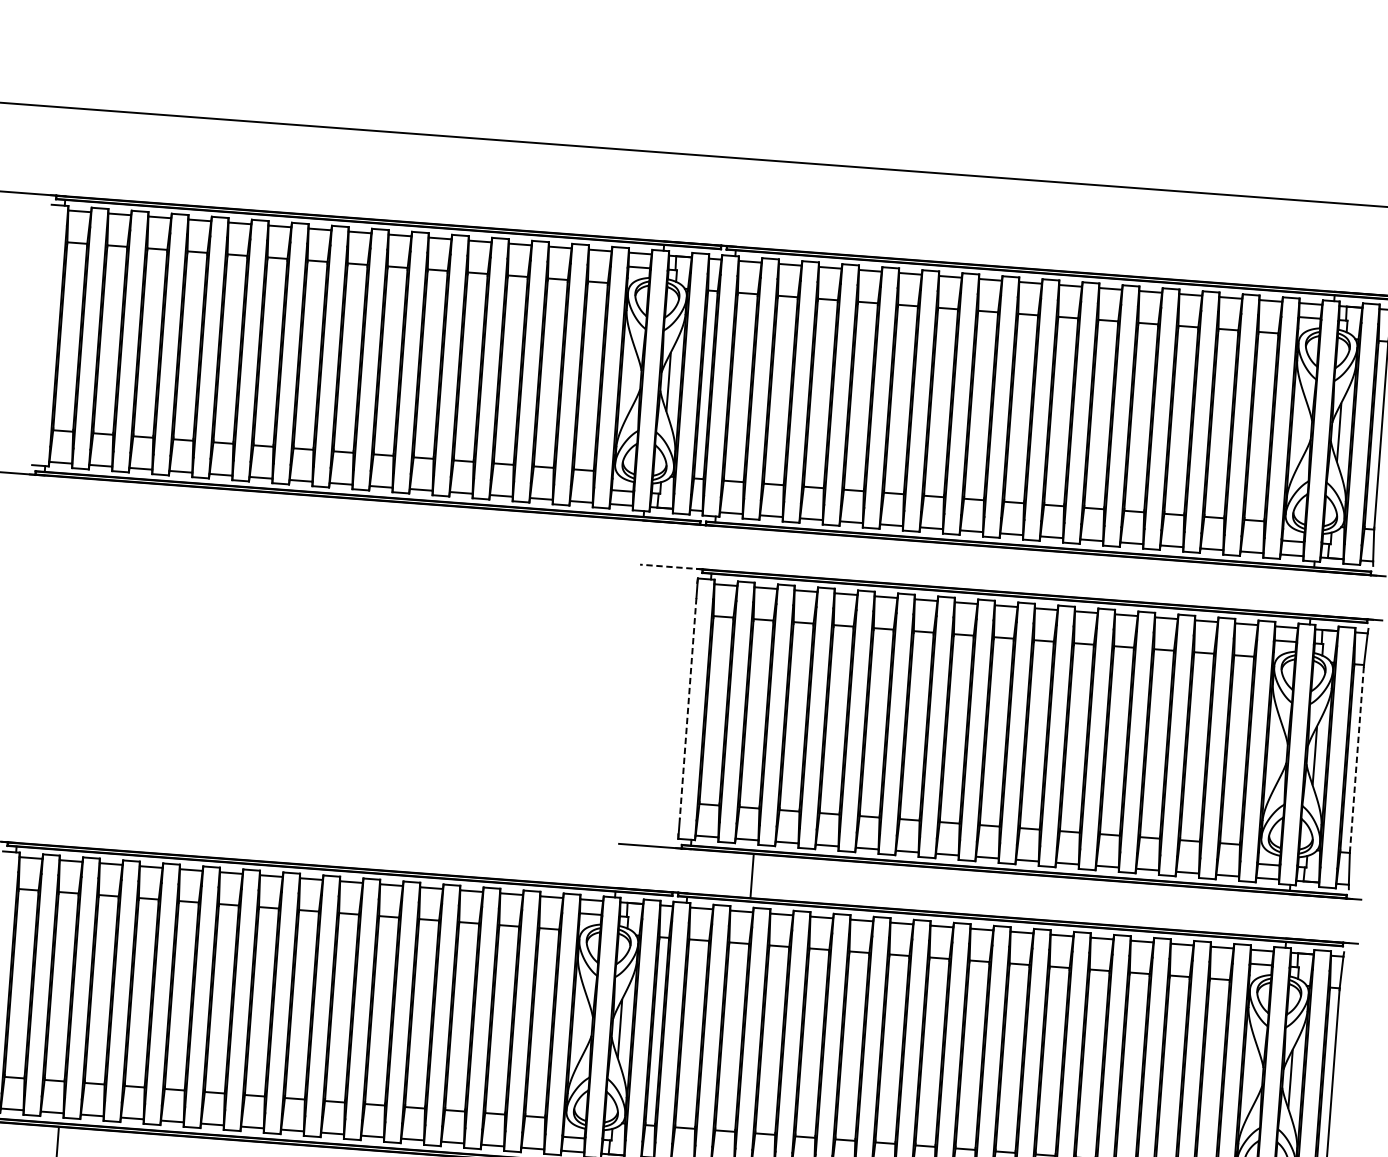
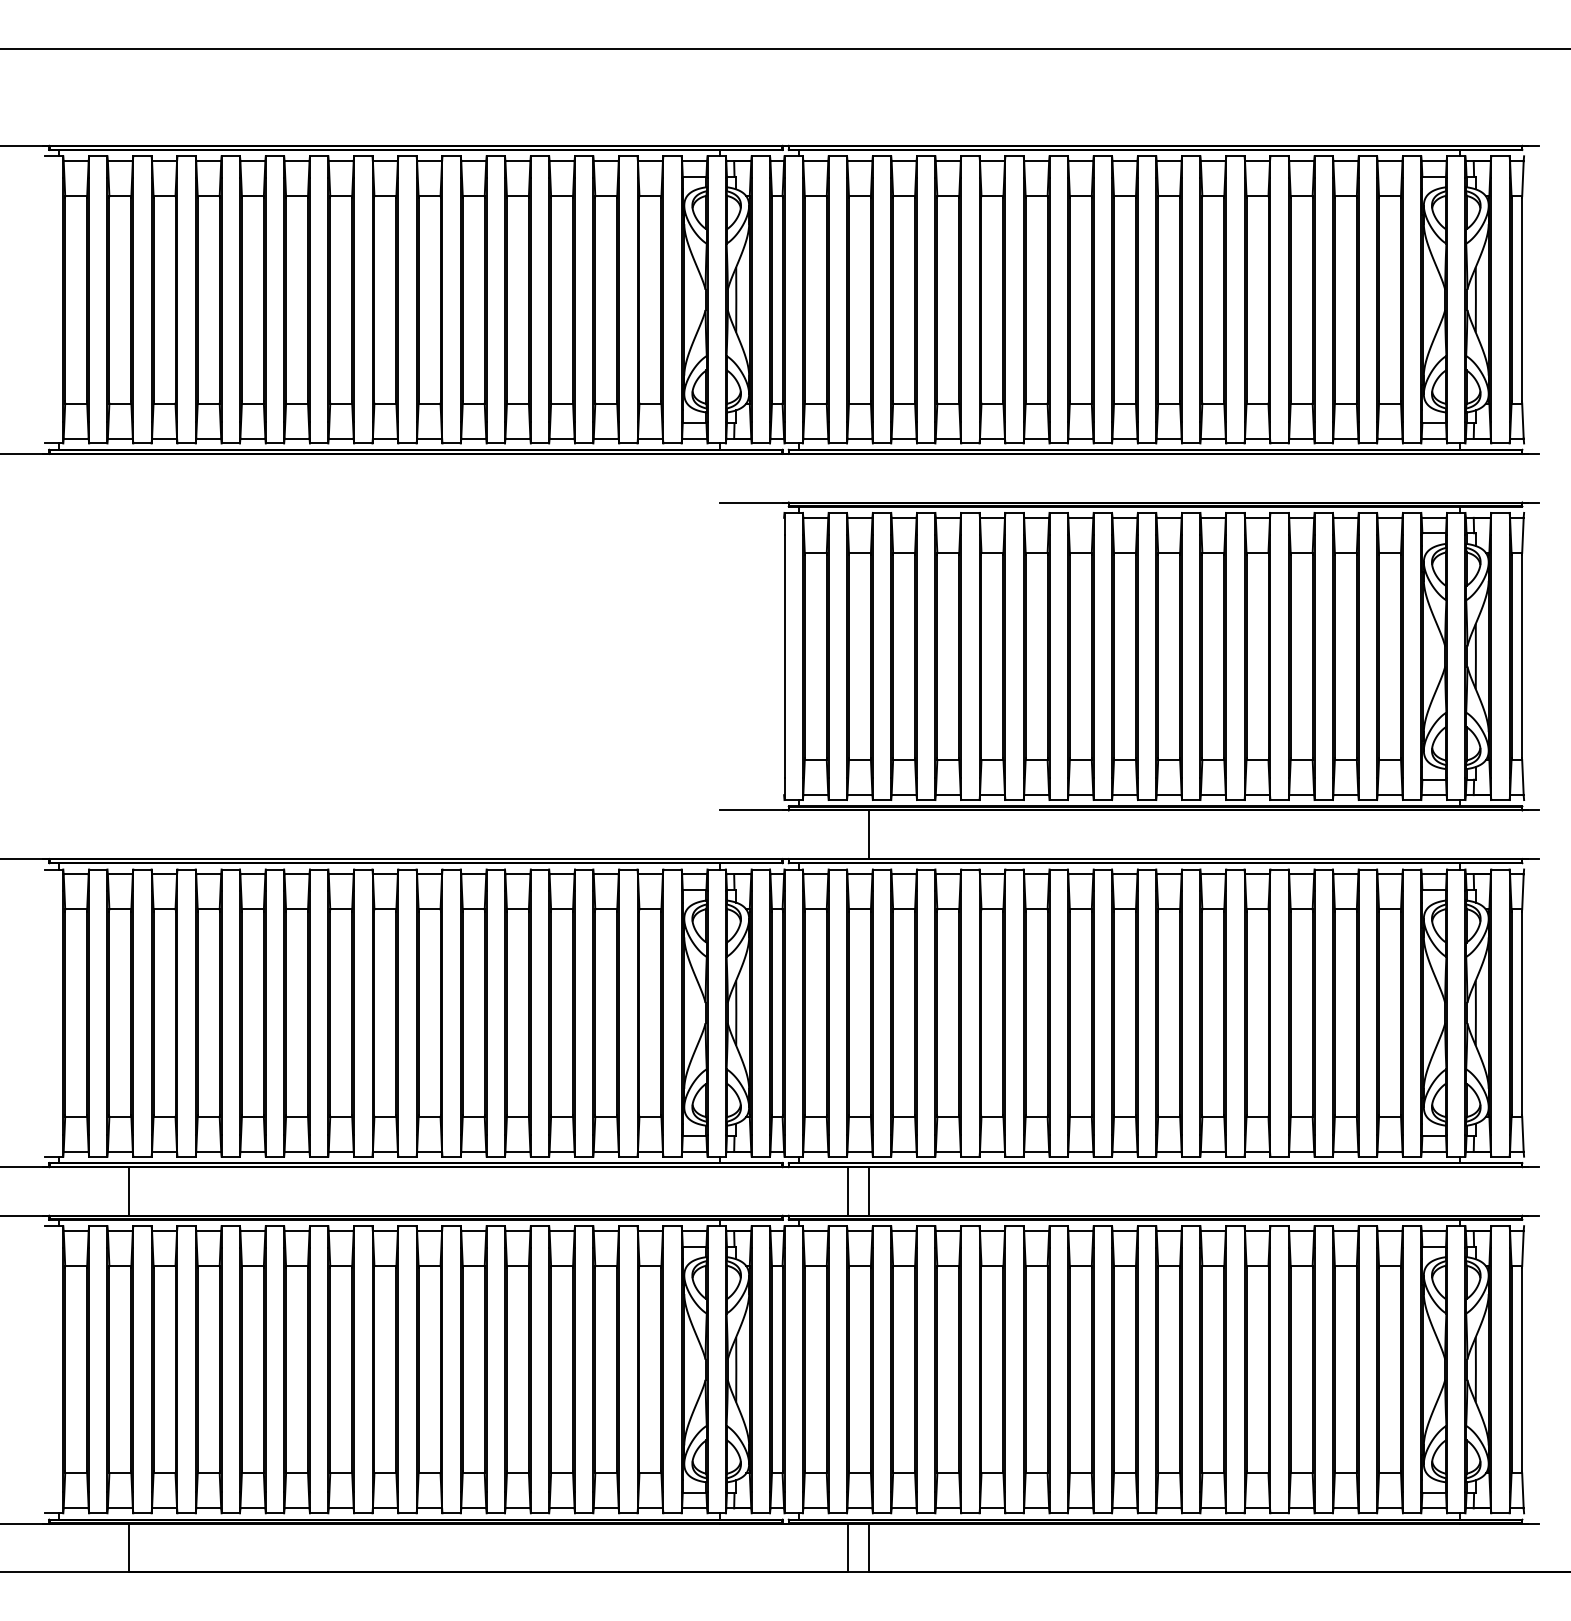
line: (670, 566) -> (753, 502), dashed -> solid
line: (688, 708) -> (784, 656), dashed -> solid
line: (1357, 758) -> (1522, 656), dashed -> solid

